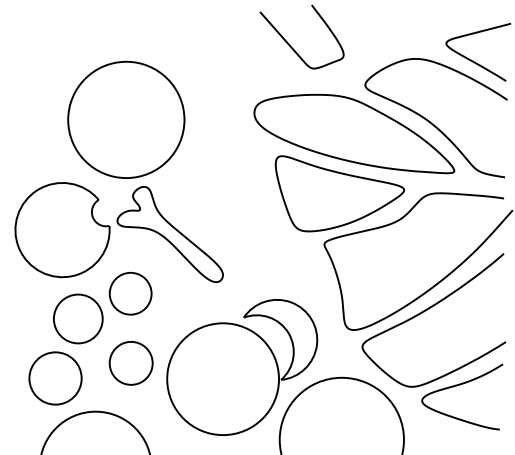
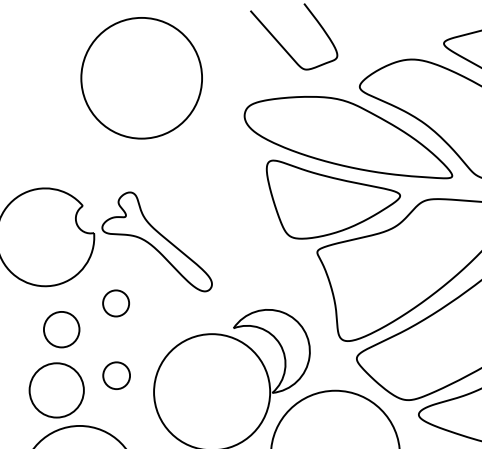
circle: (126, 119) -> (141, 77), moved
circle: (130, 293) -> (115, 303), size x0.6
circle: (77, 318) -> (60, 329), size x0.7
circle: (130, 362) -> (115, 374), size x0.6
circle: (55, 378) -> (56, 390), moved

